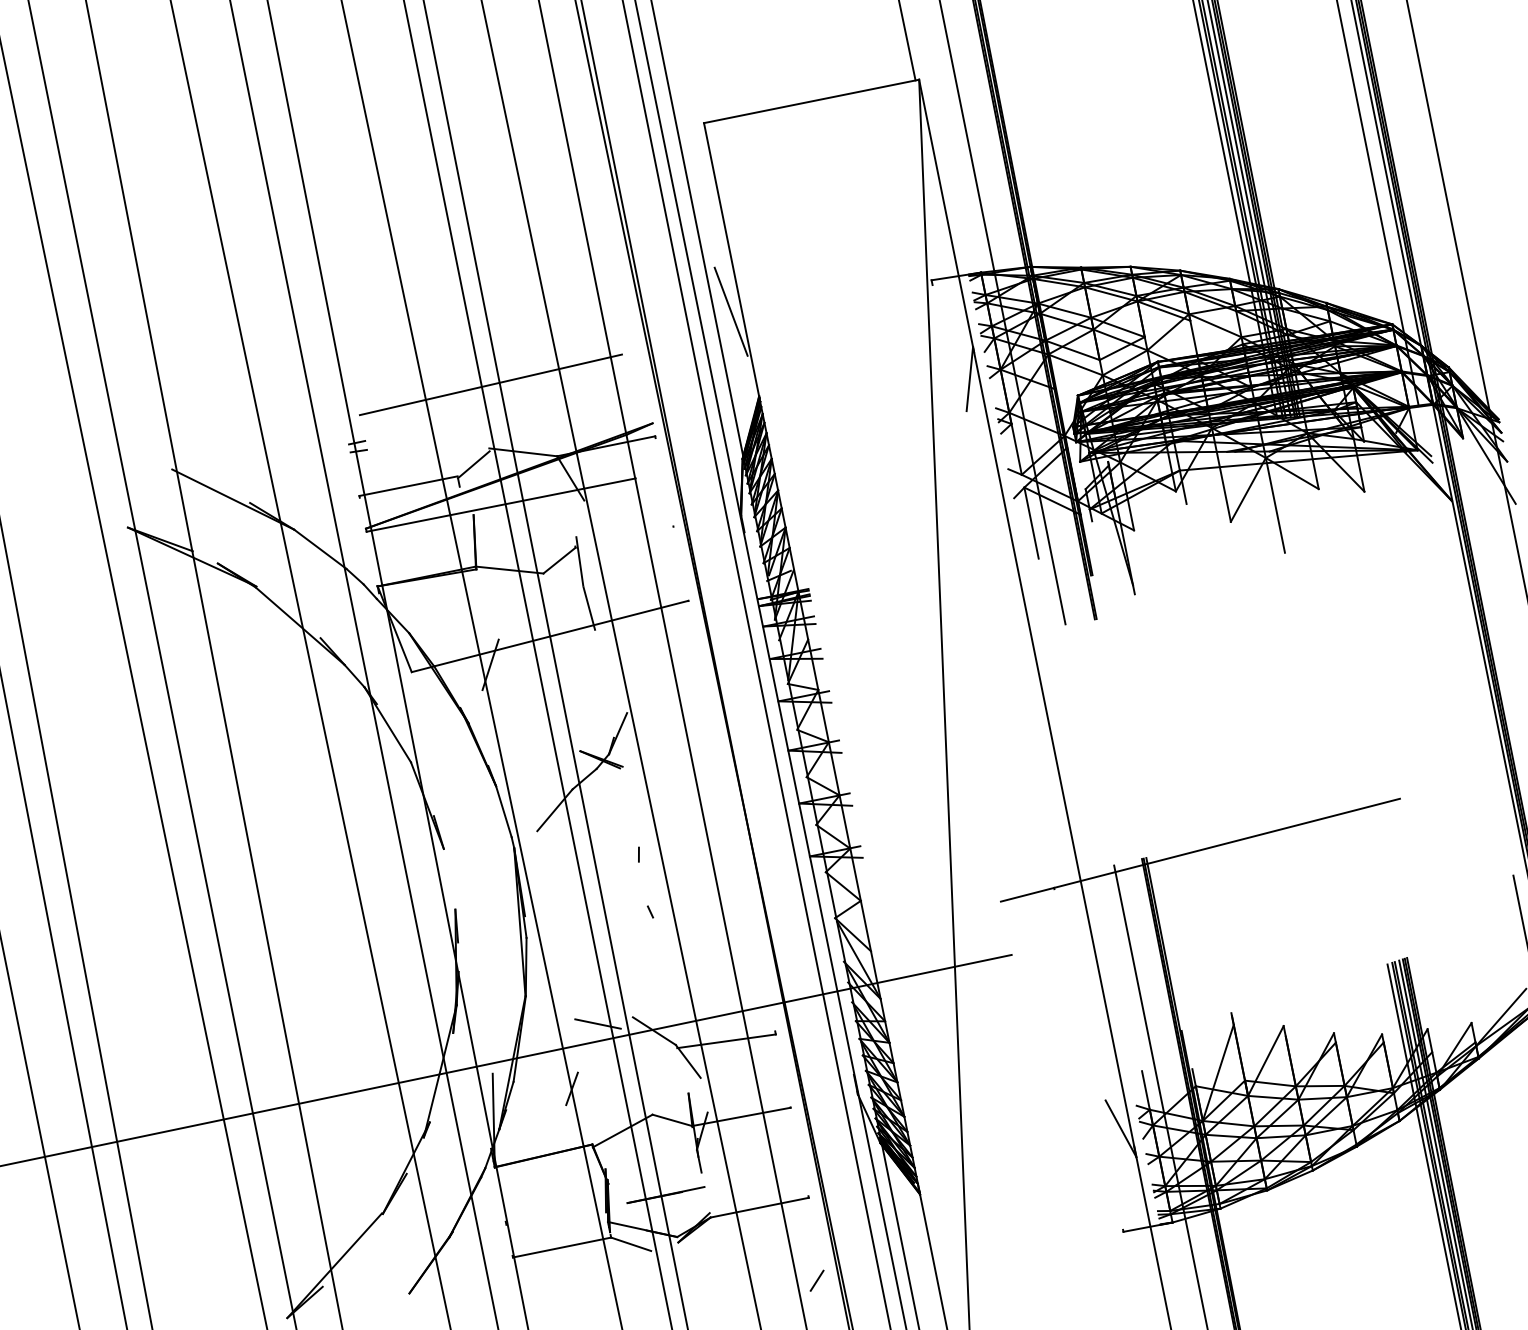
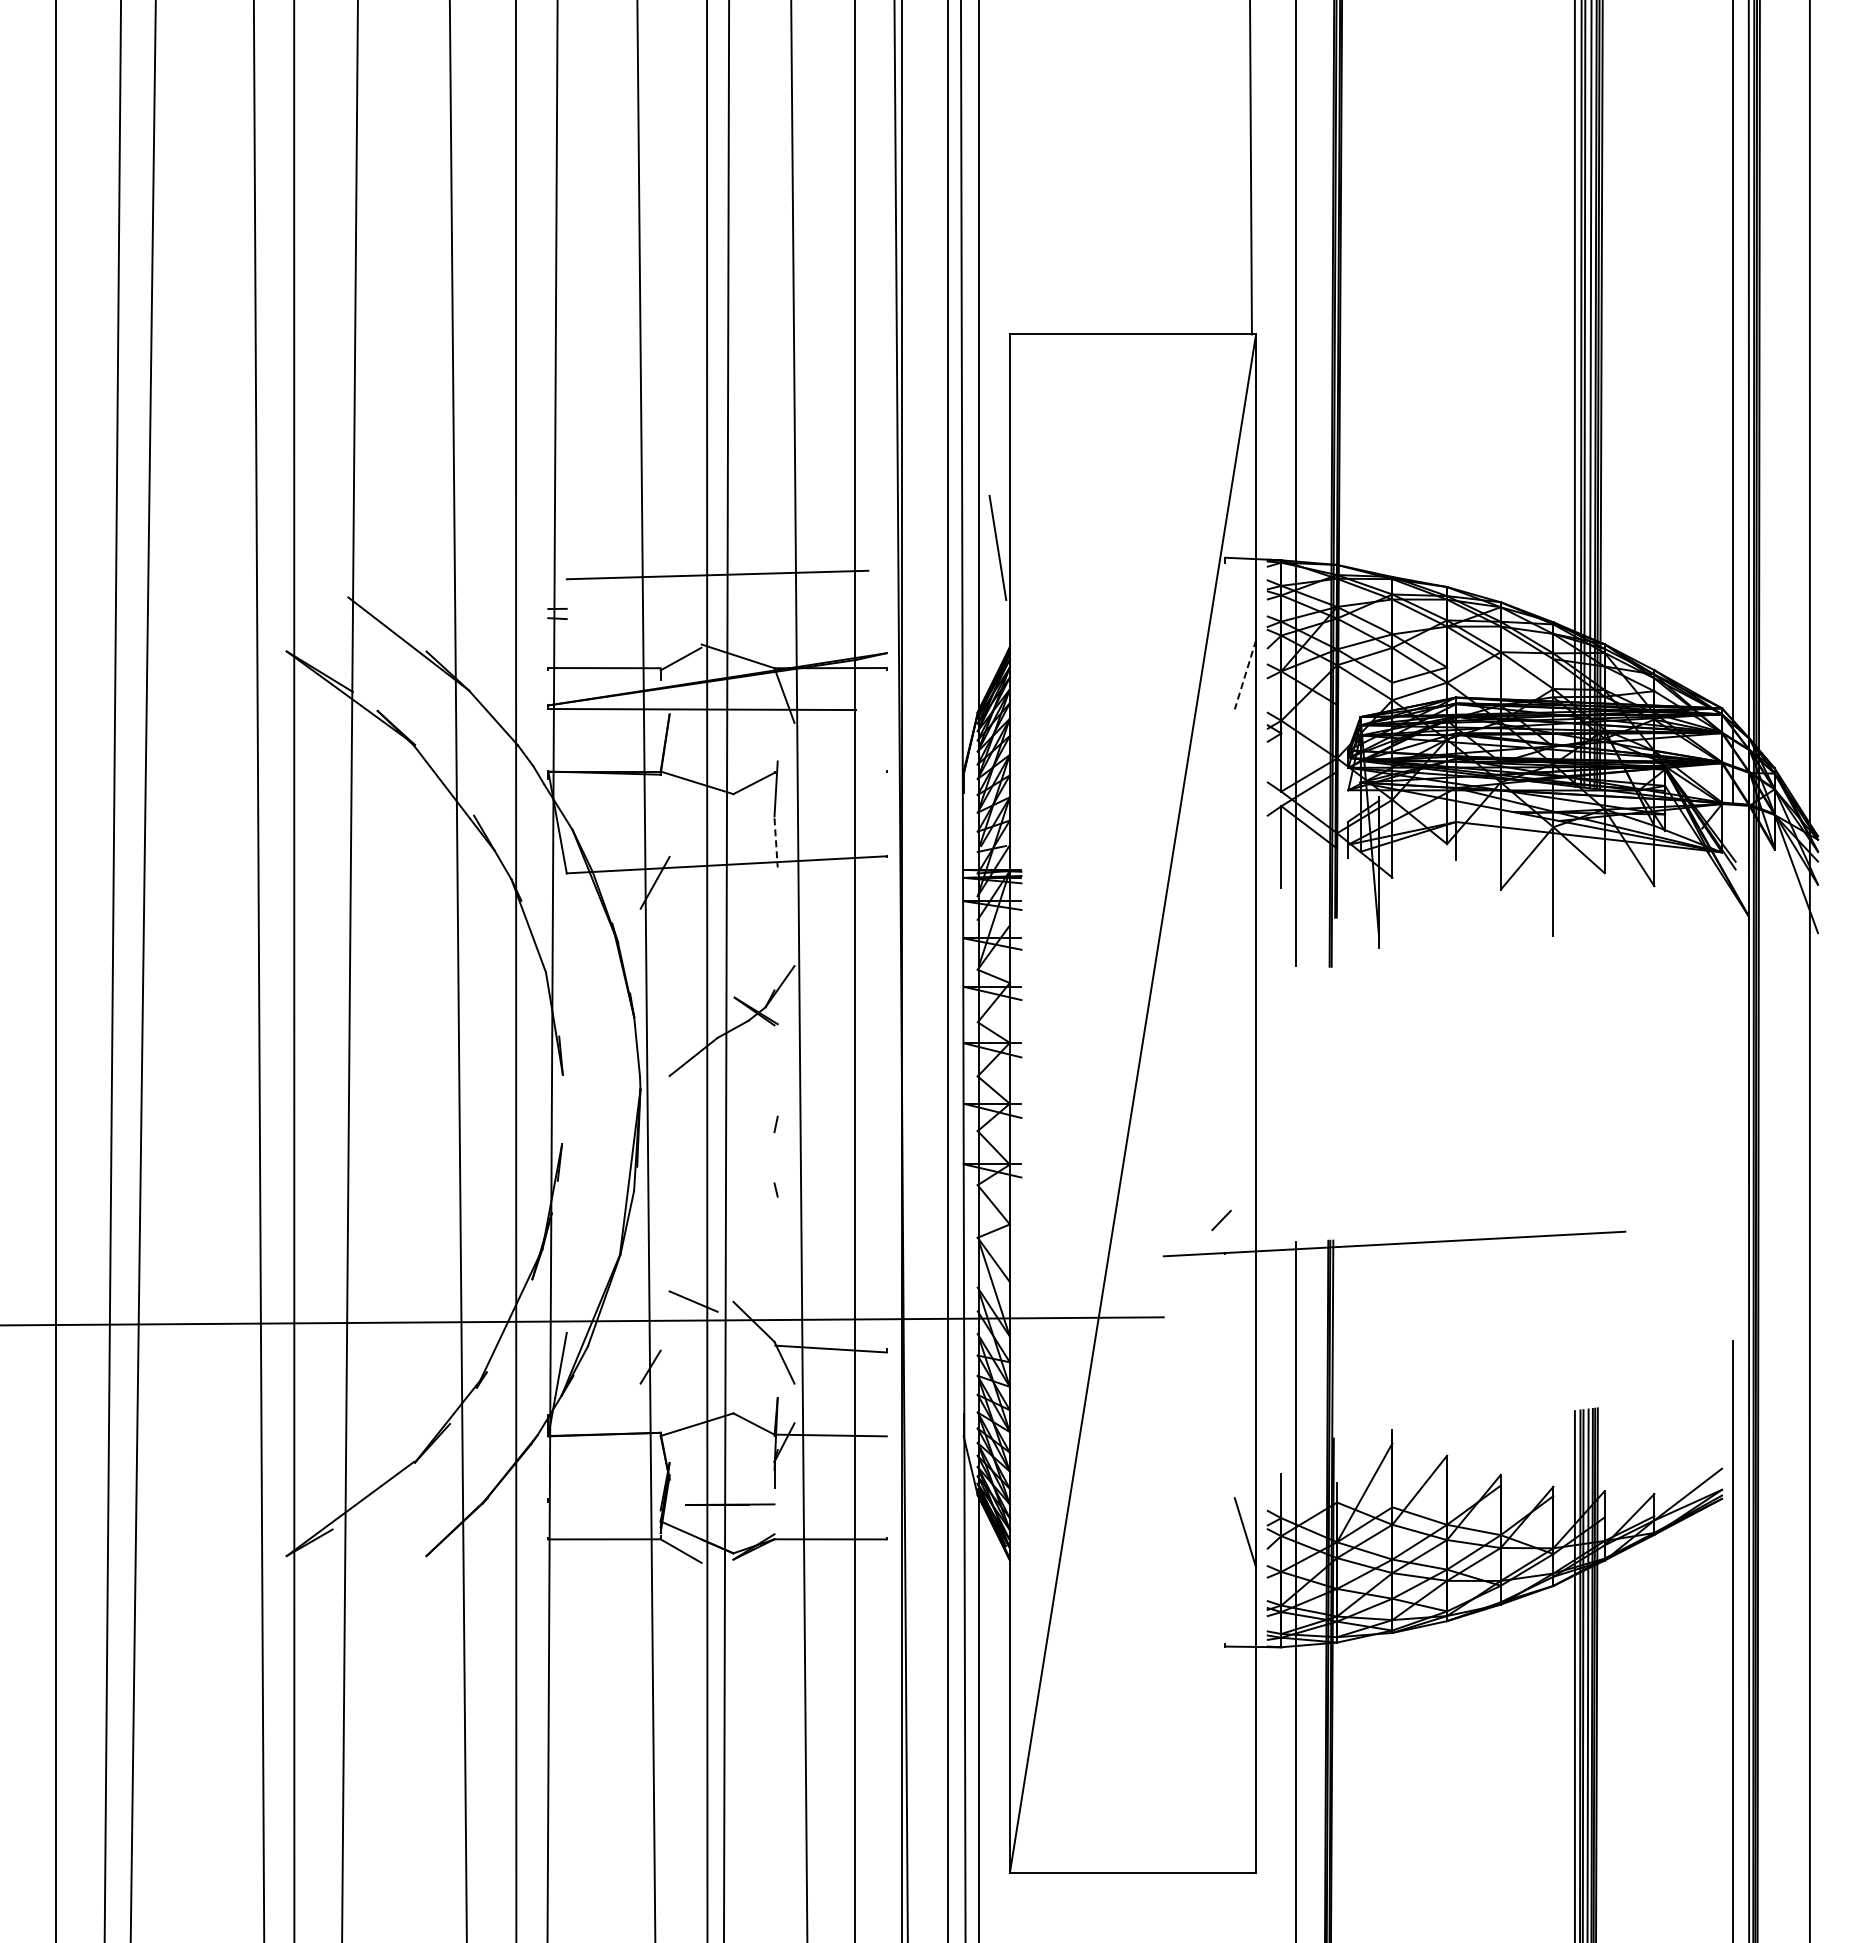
line: (970, 379) -> (1245, 675), solid -> dashed
line: (589, 608) -> (776, 842), solid -> dashed
line: (817, 1280) -> (1221, 1220), moved

